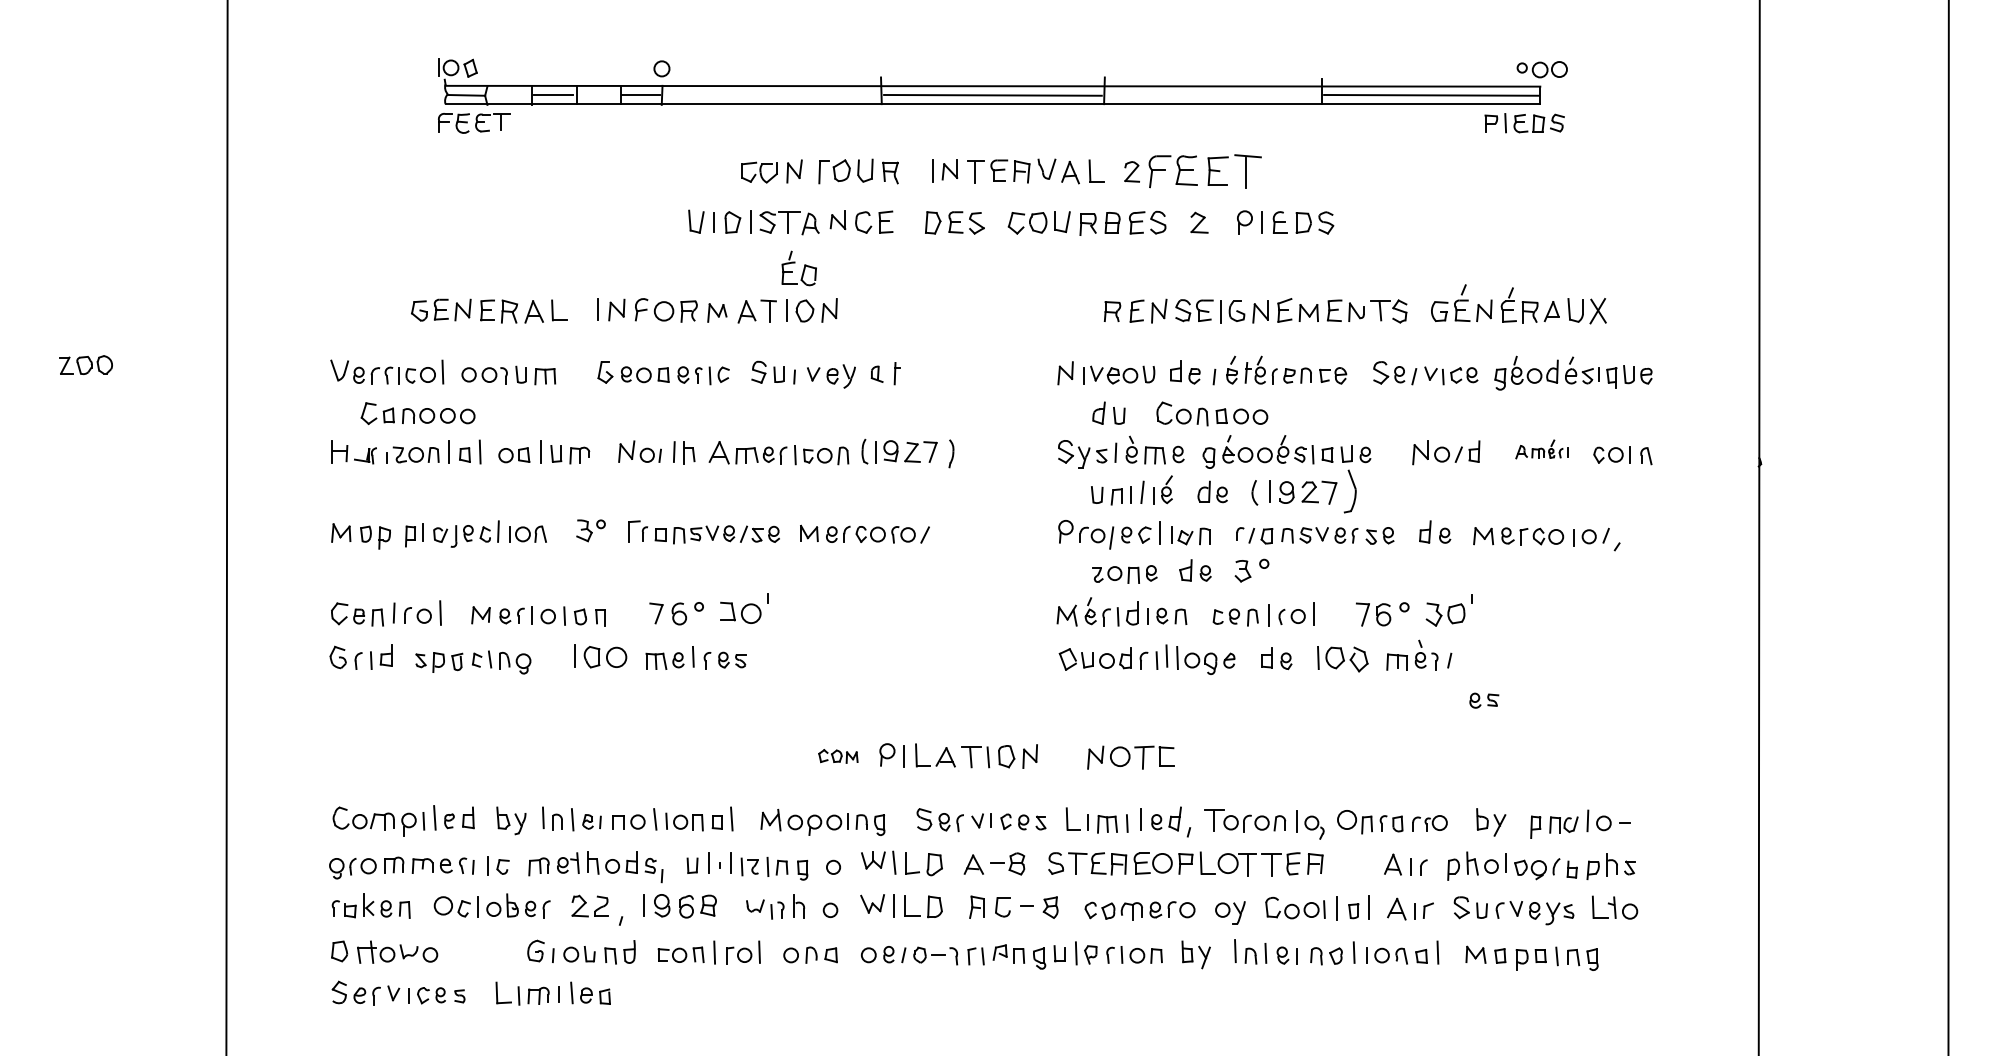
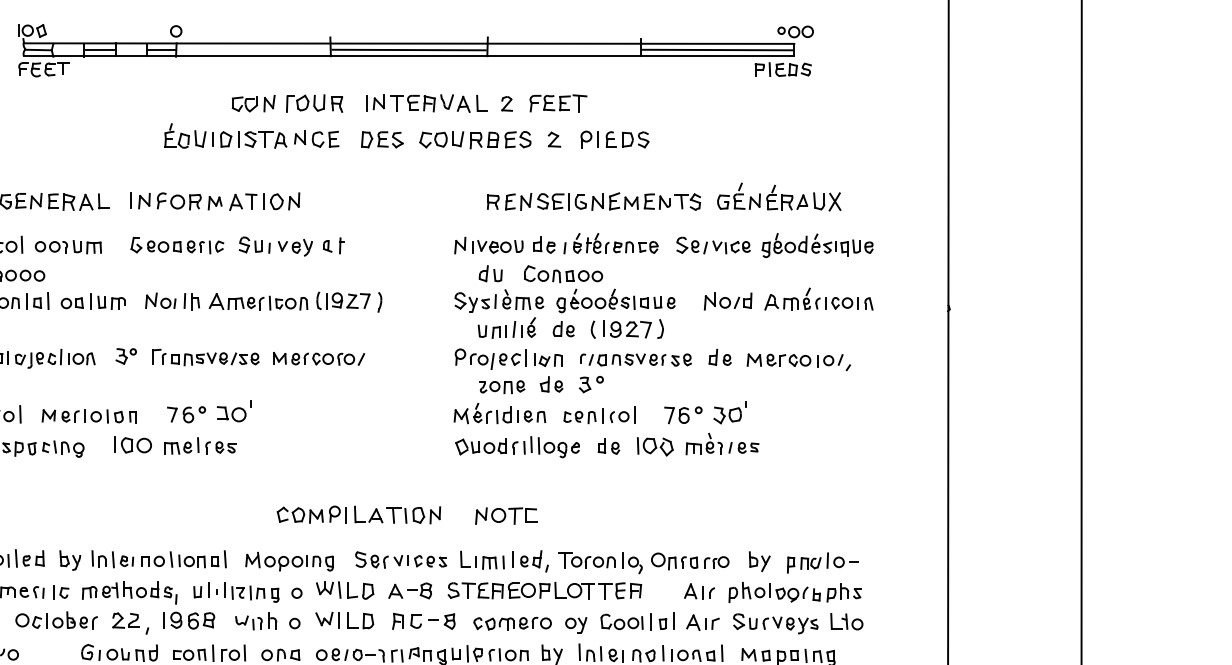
part: (1204, 170) -> (557, 102), size x0.71
part: (798, 268) -> (176, 135), moved
part: (1541, 449) -> (795, 299), size x1.67
part: (1350, 491) -> (660, 328), size x0.62
part: (1484, 700) -> (748, 447), moved
part: (838, 756) -> (300, 515), size x1.67

